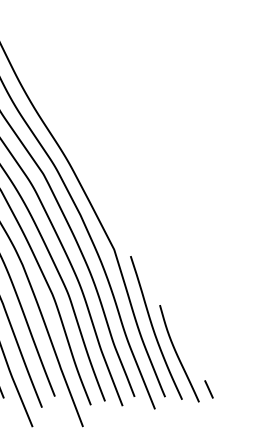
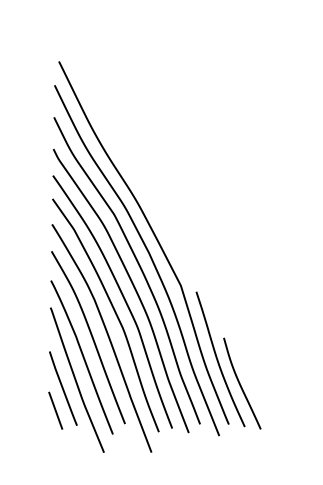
line: (208, 388) -> (269, 416), removed

